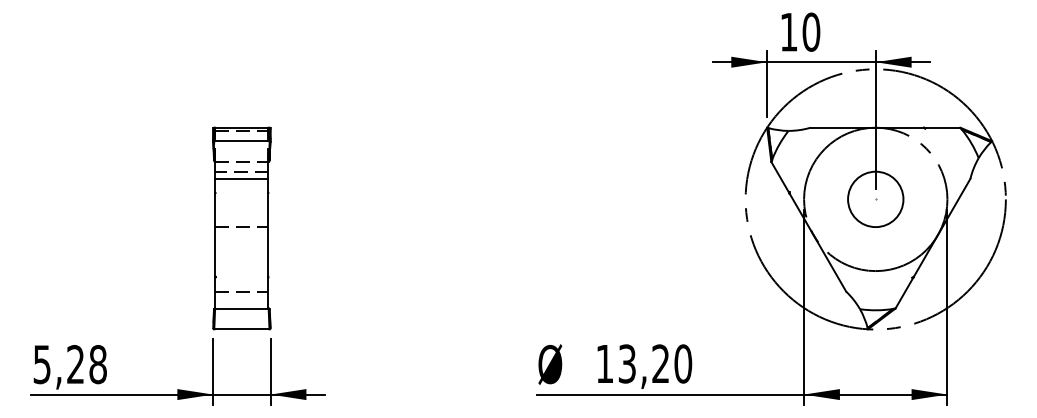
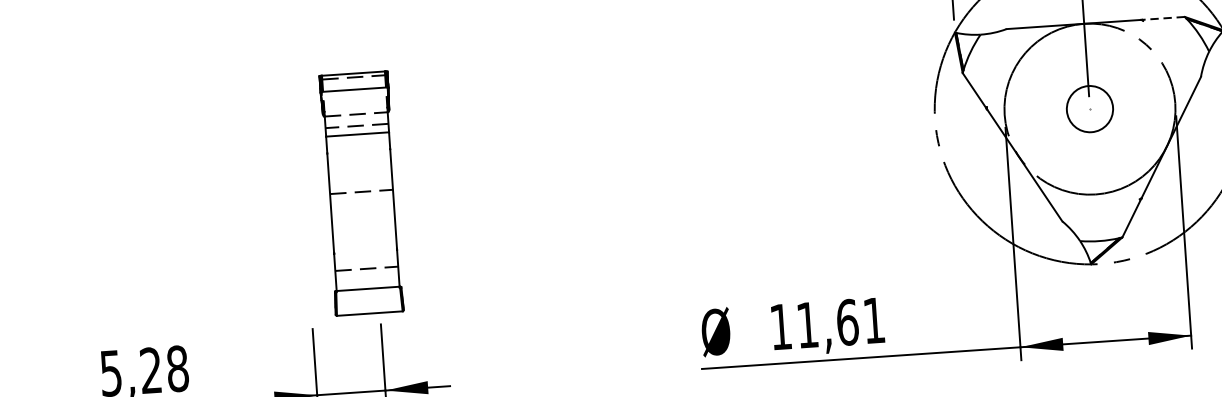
line: (942, 127) -> (1163, 18), solid -> dashed
circle: (875, 199) -> (1089, 109), size x0.7
part: (241, 228) -> (361, 193), moved
text: (655, 363) -> (841, 322), 13,20 -> 11,61

